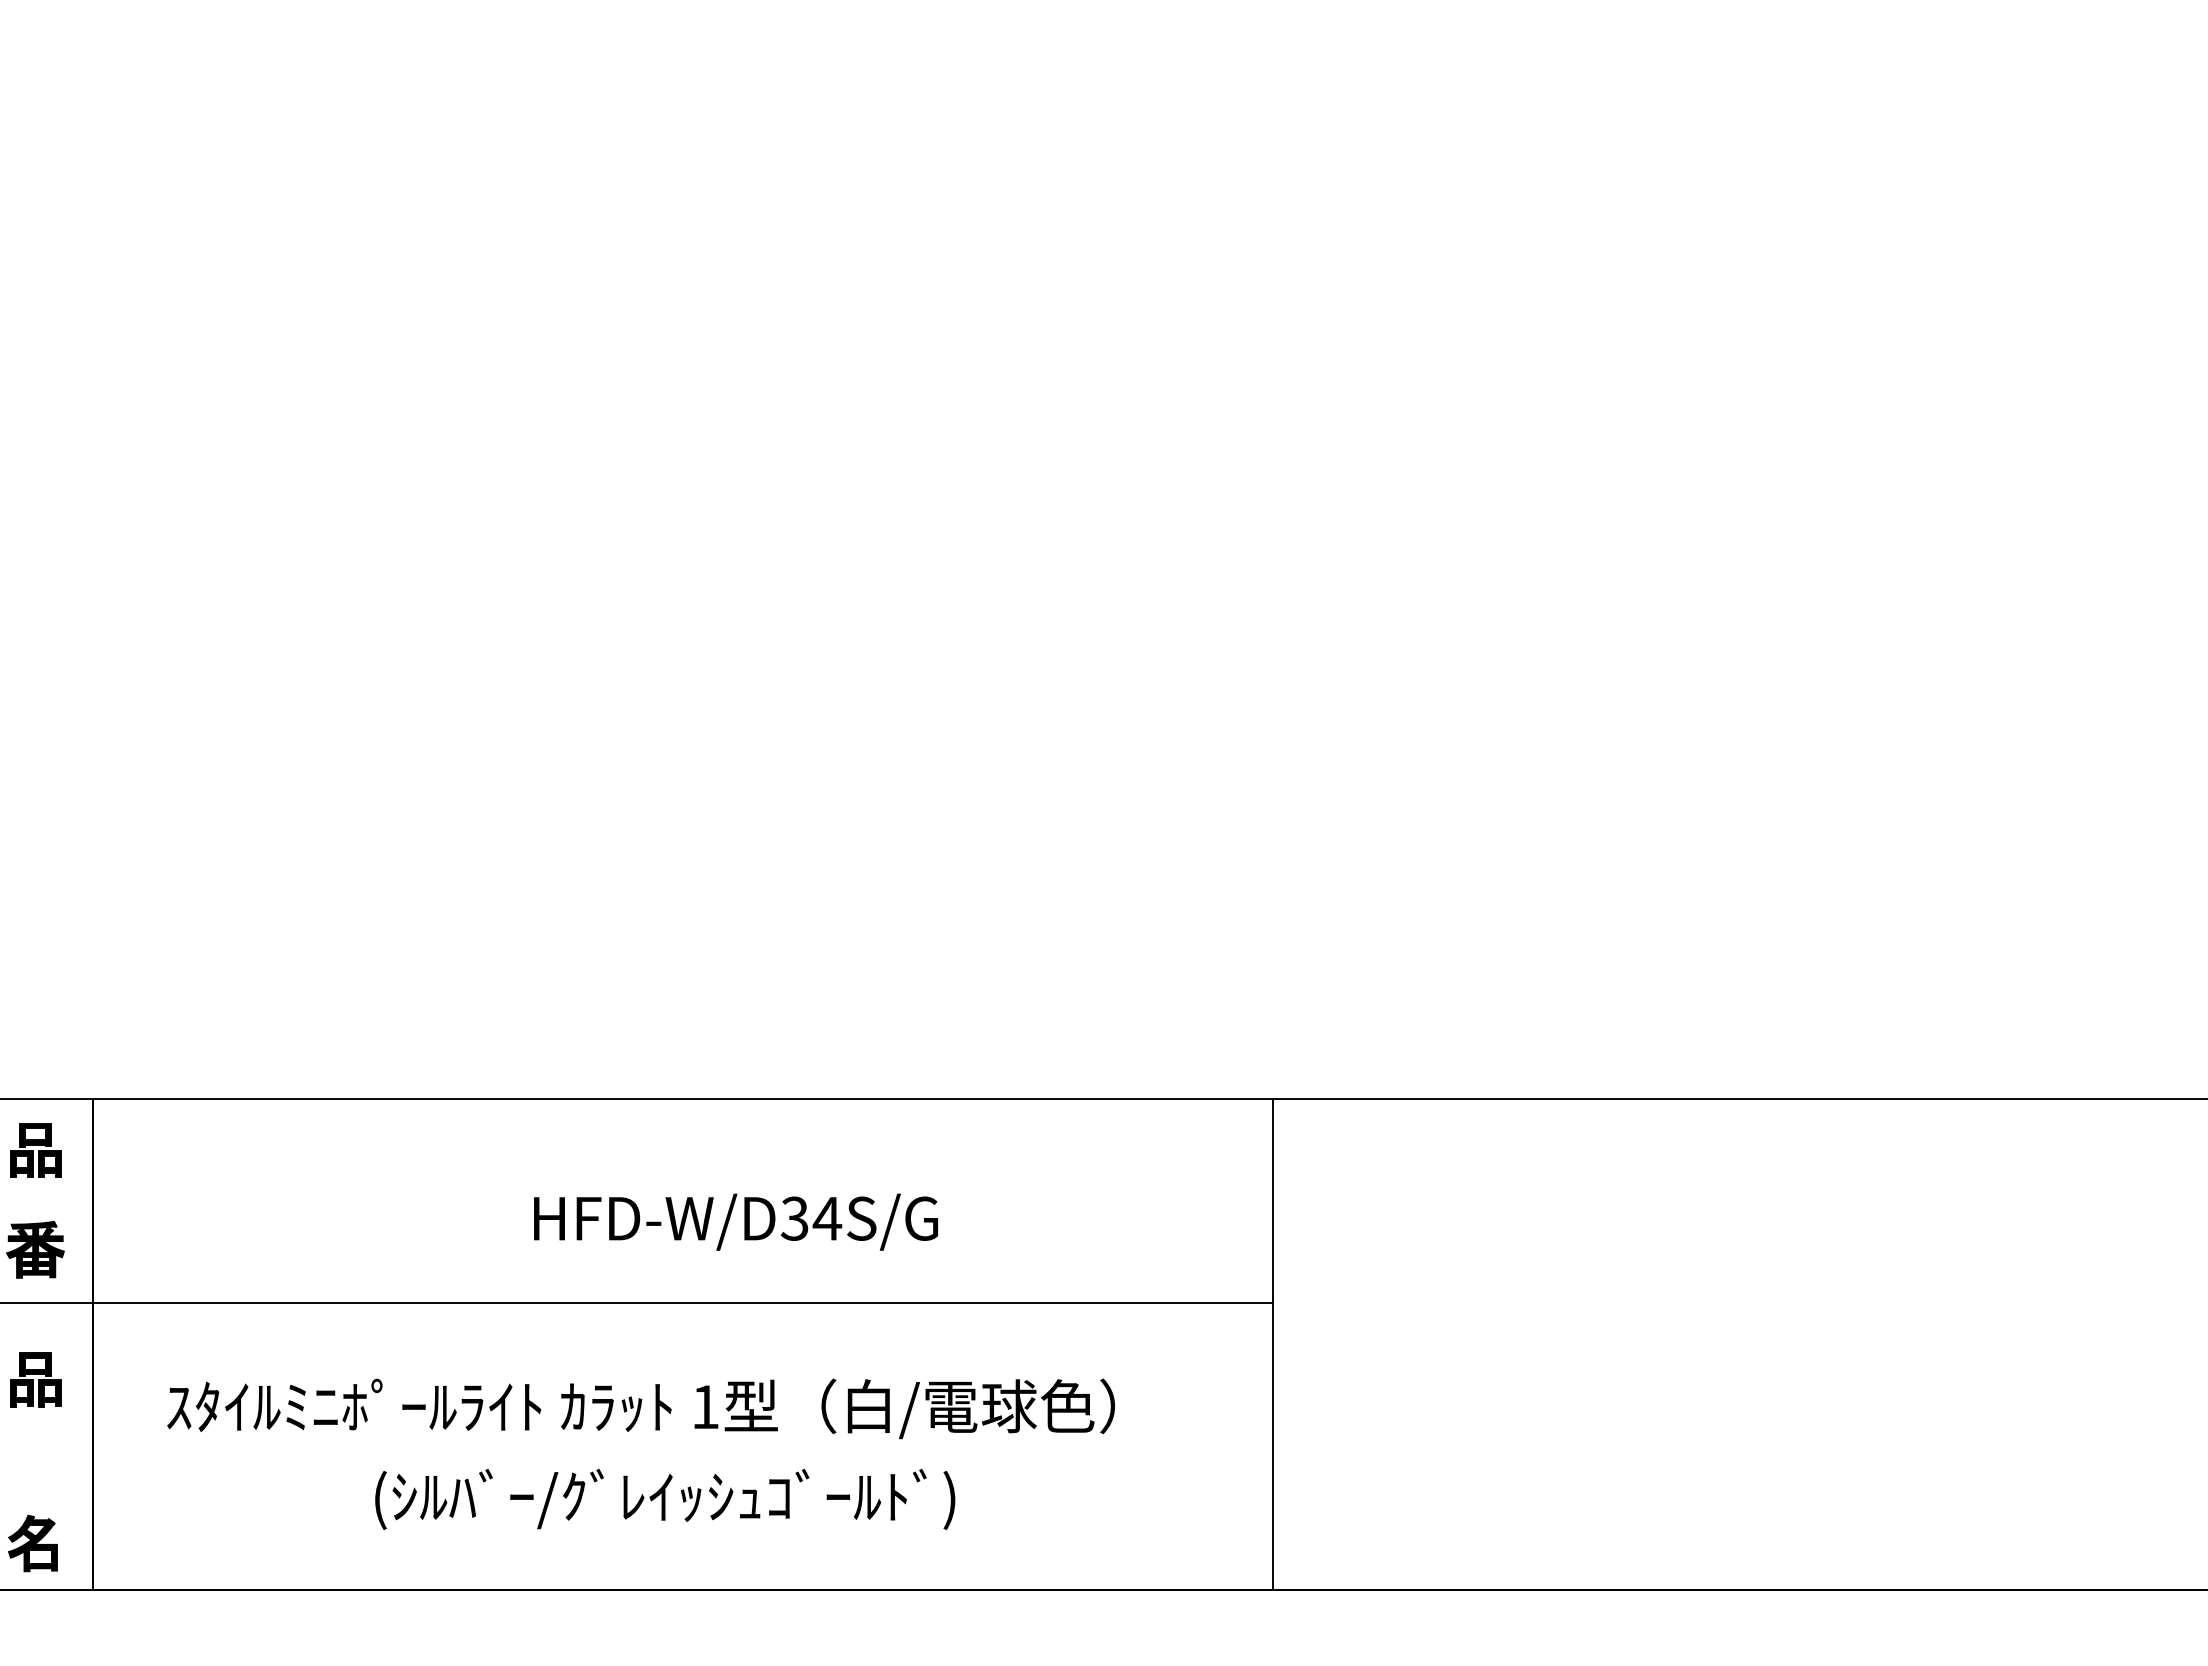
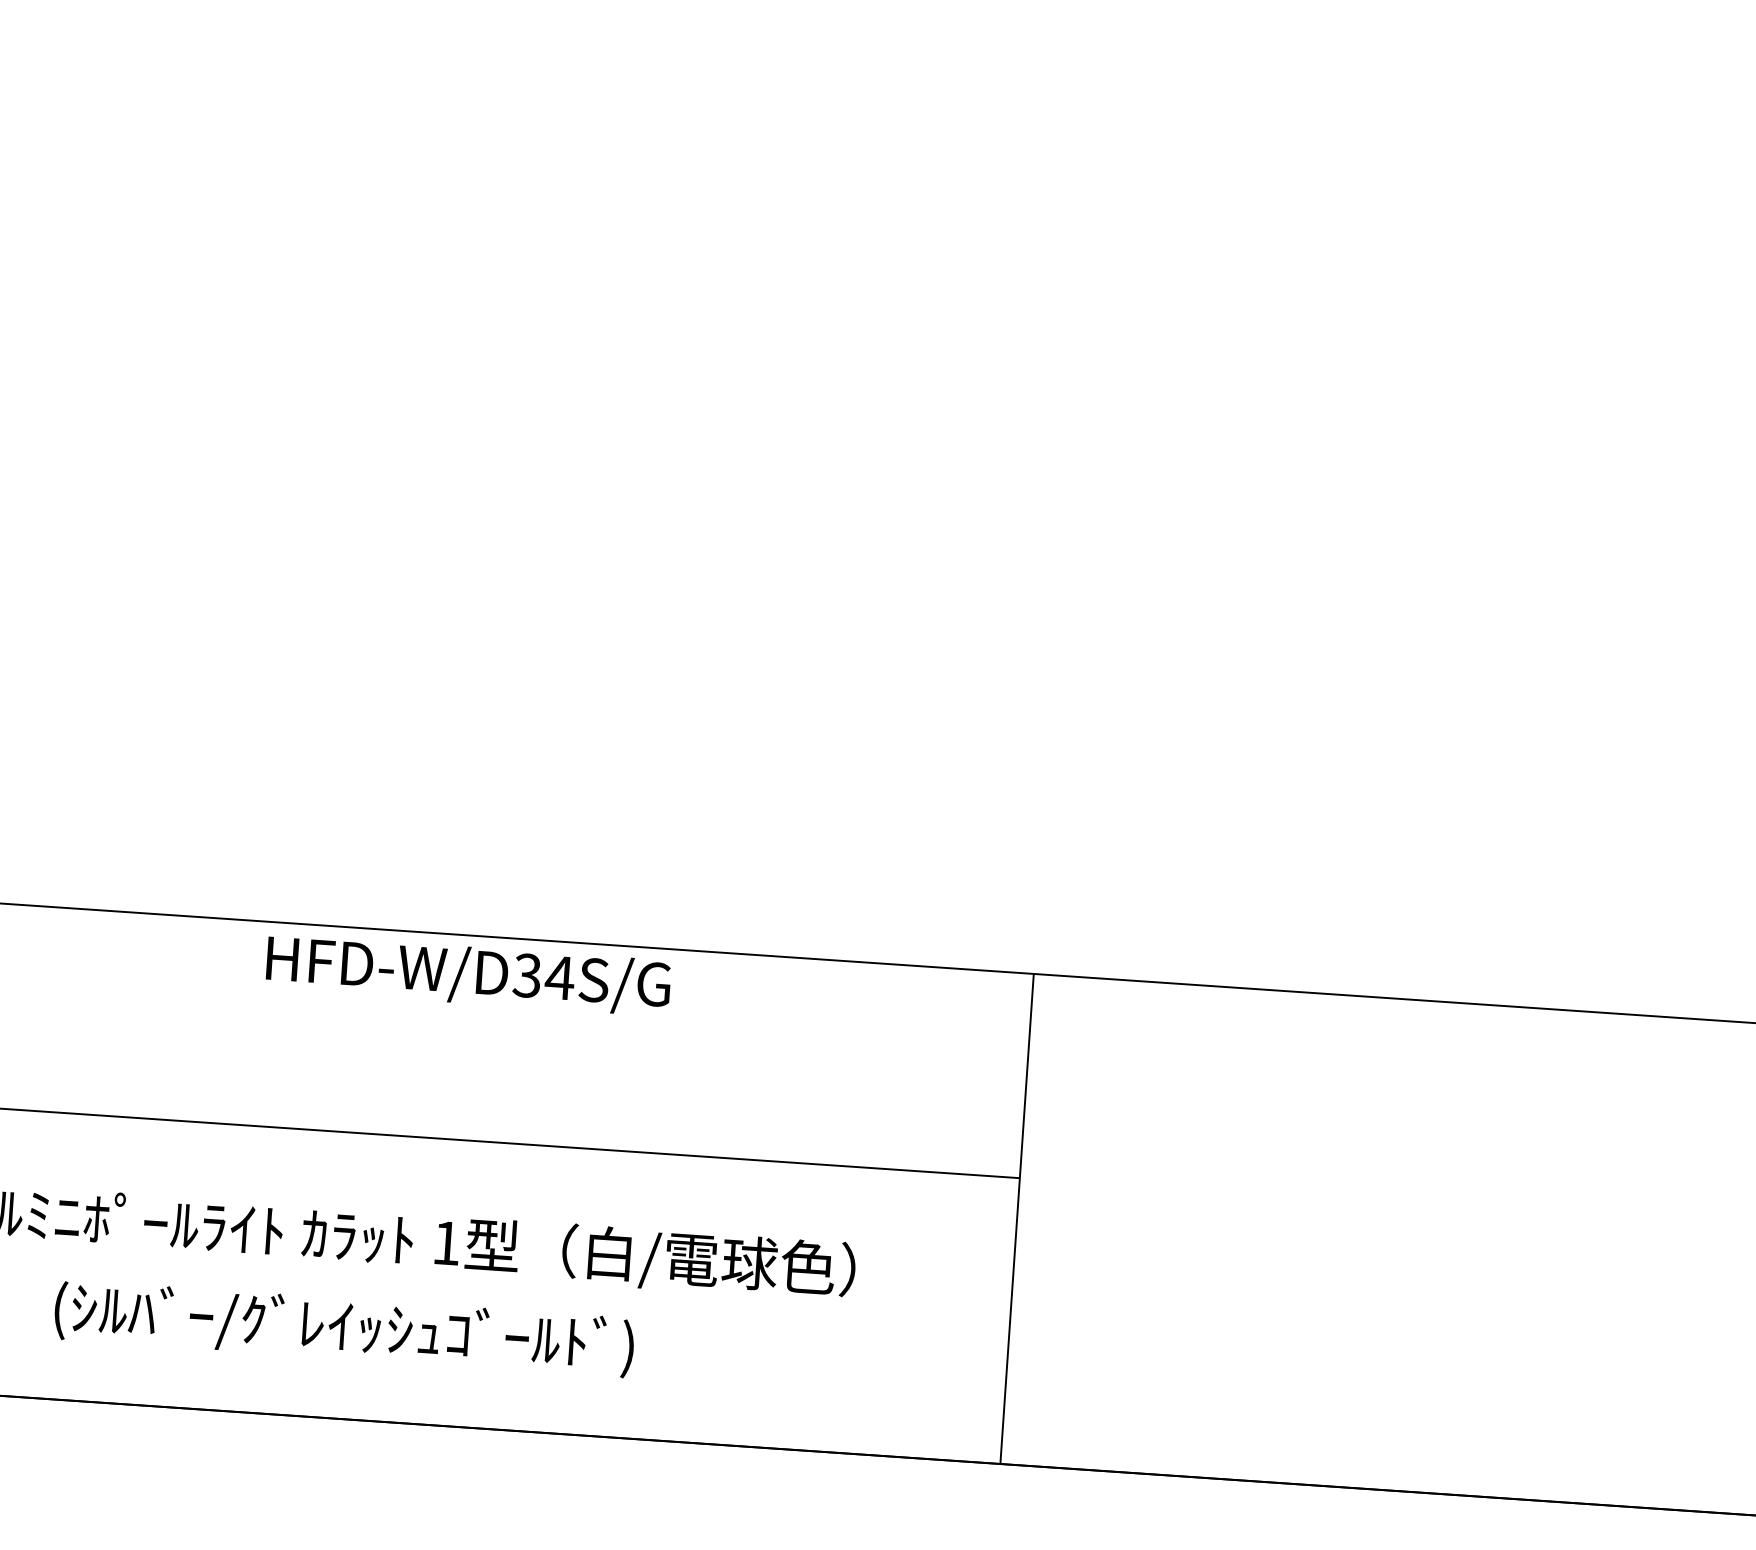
text: (735, 1221) -> (468, 974), moved
text: (665, 1498) -> (344, 1327), moved

